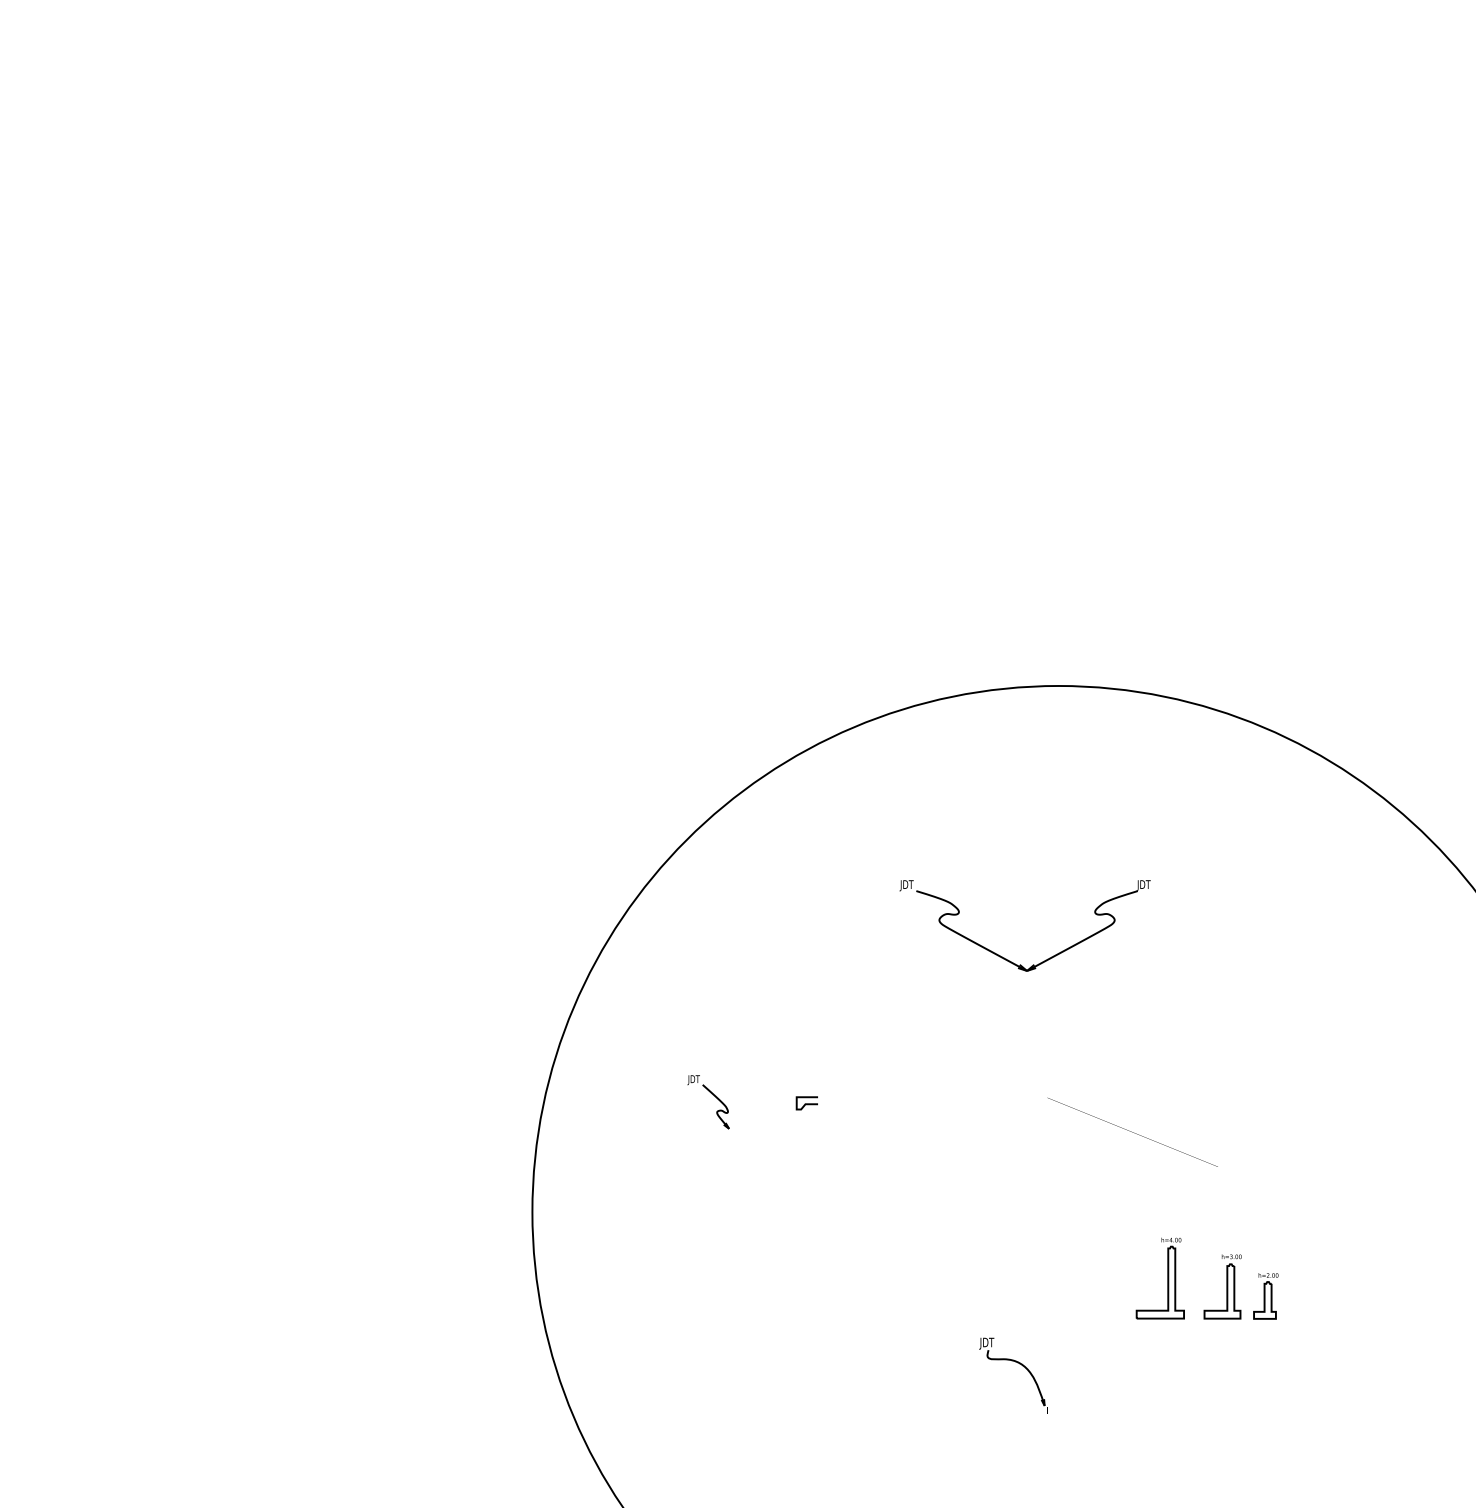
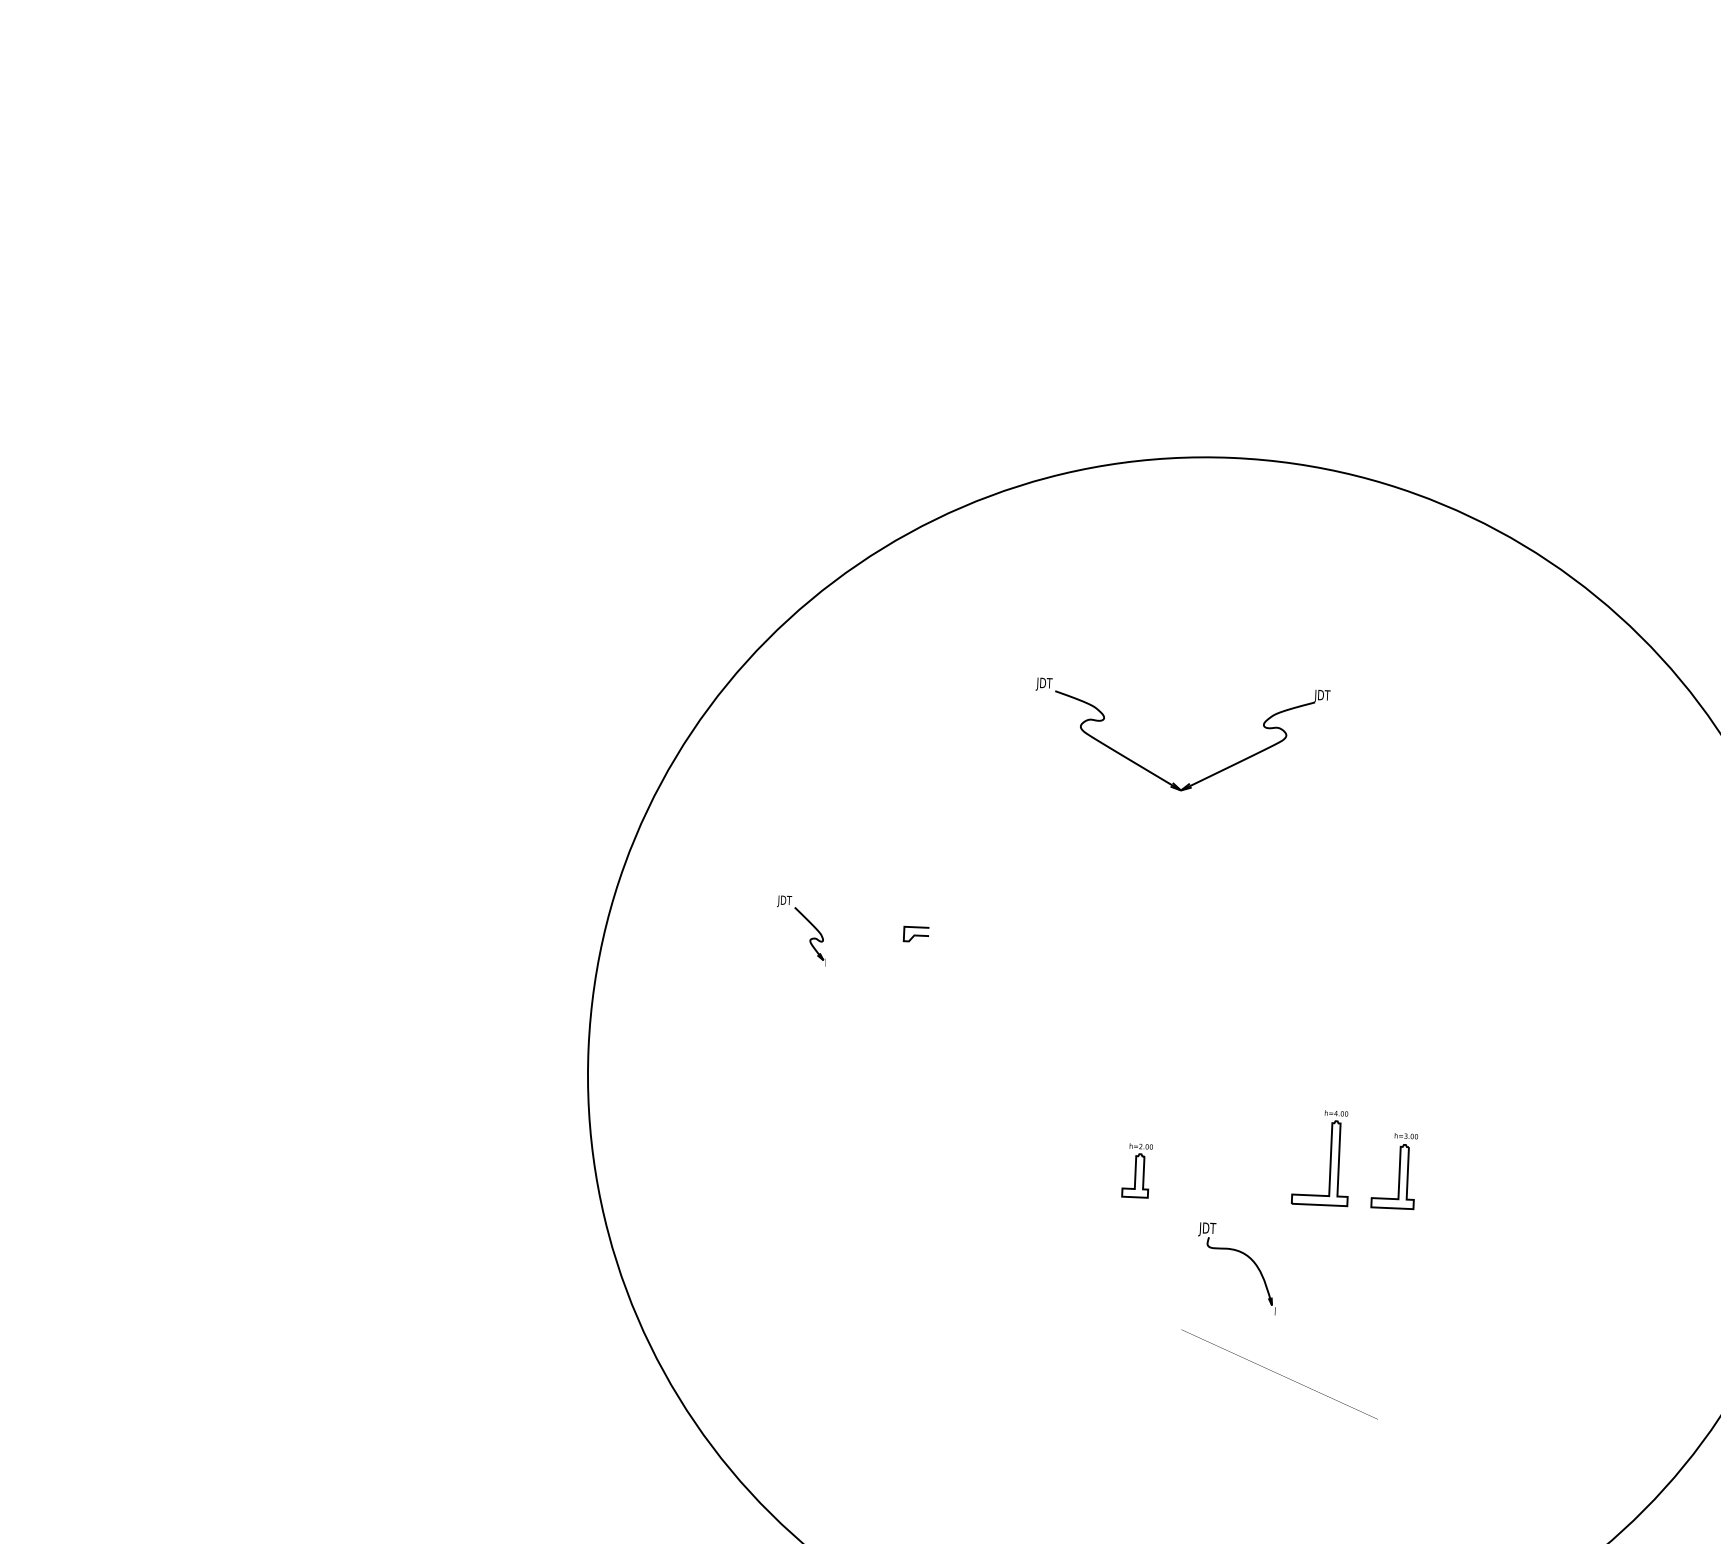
line: (1131, 1131) -> (1278, 1373), moved
part: (1265, 1296) -> (1136, 1171), moved
part: (1019, 1364) -> (1244, 1255), moved

